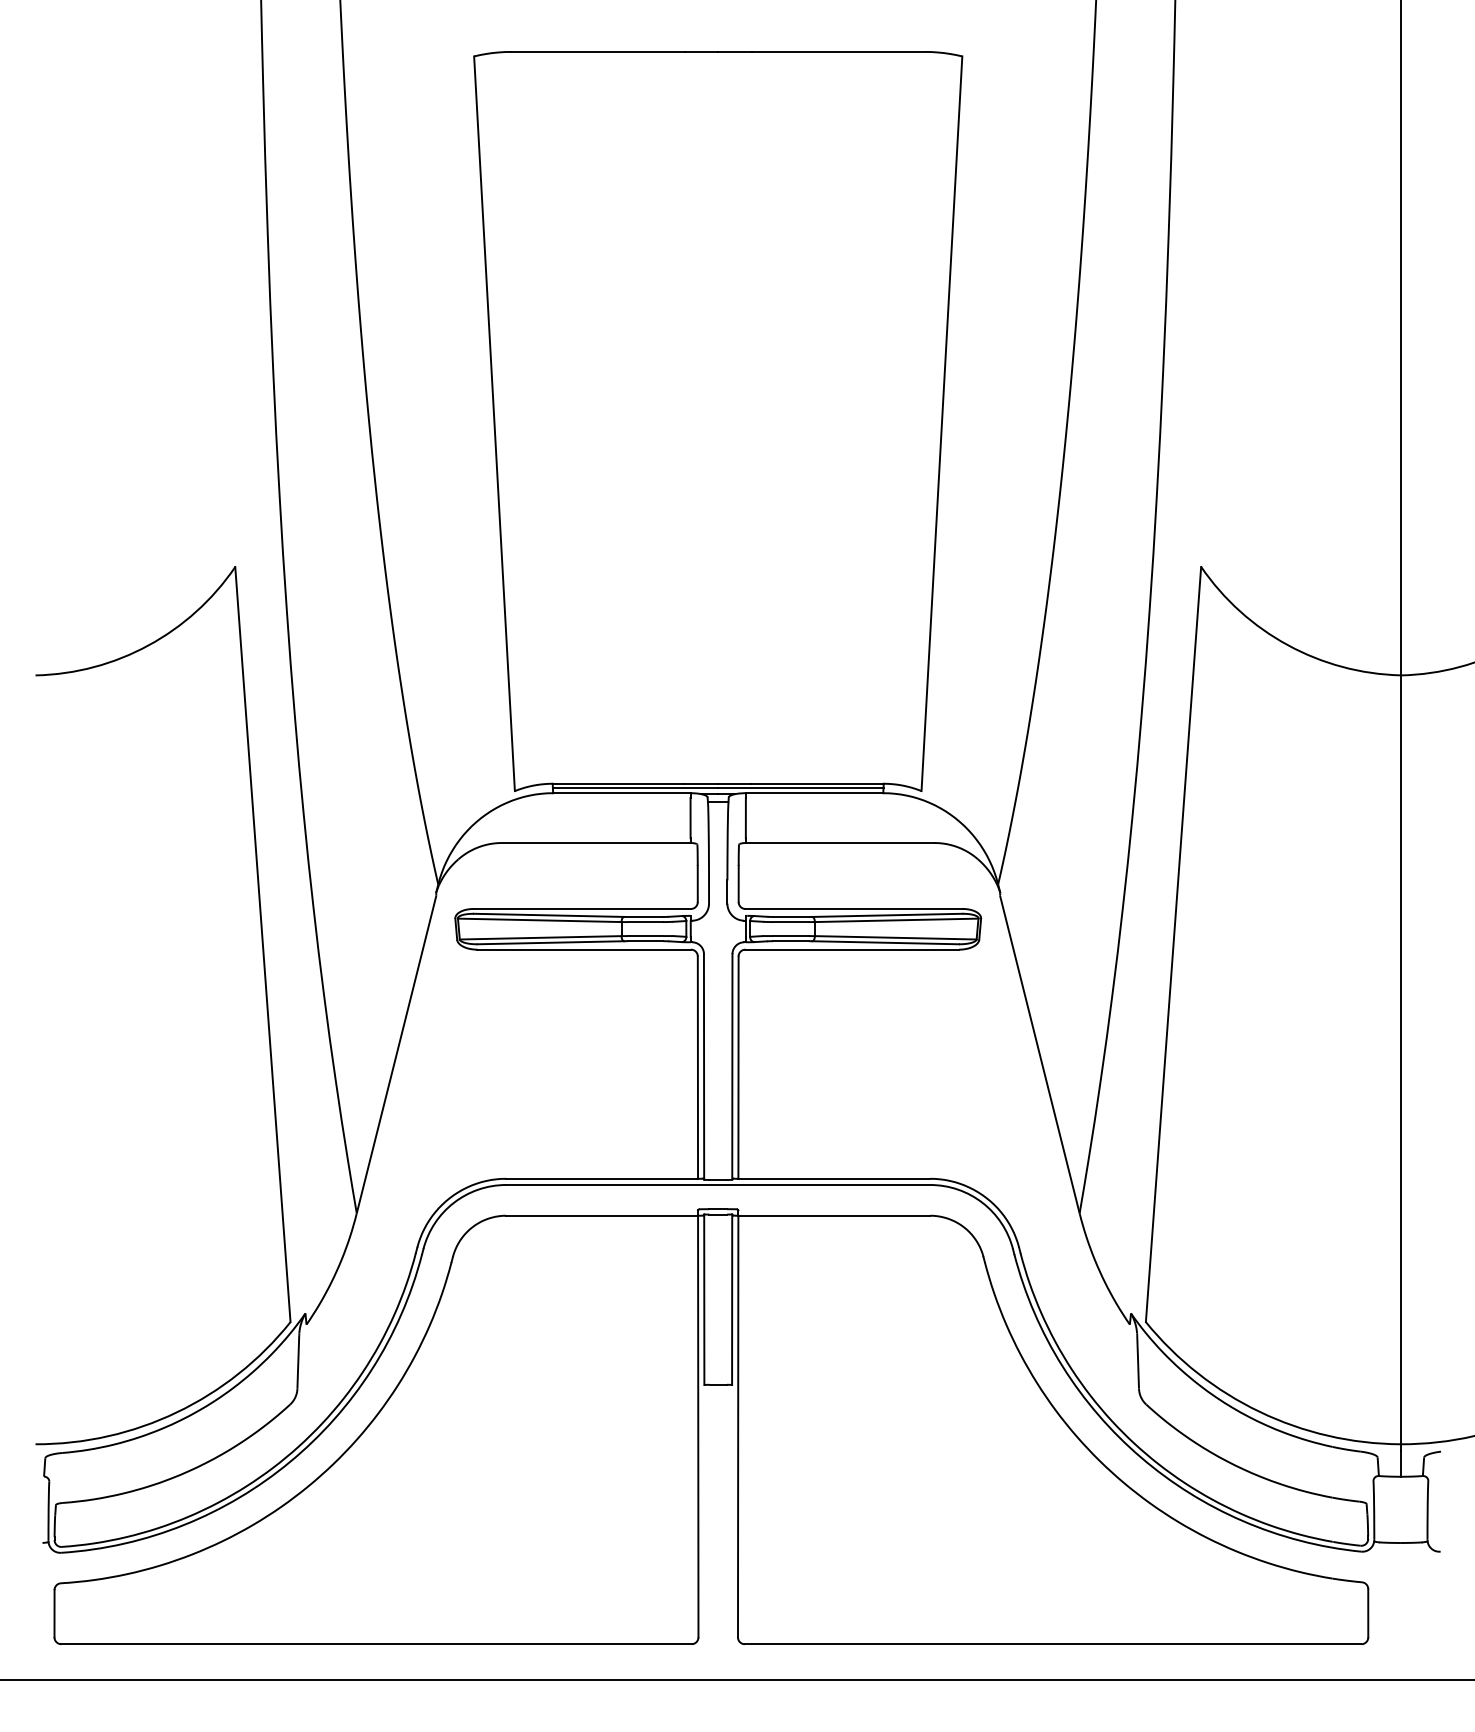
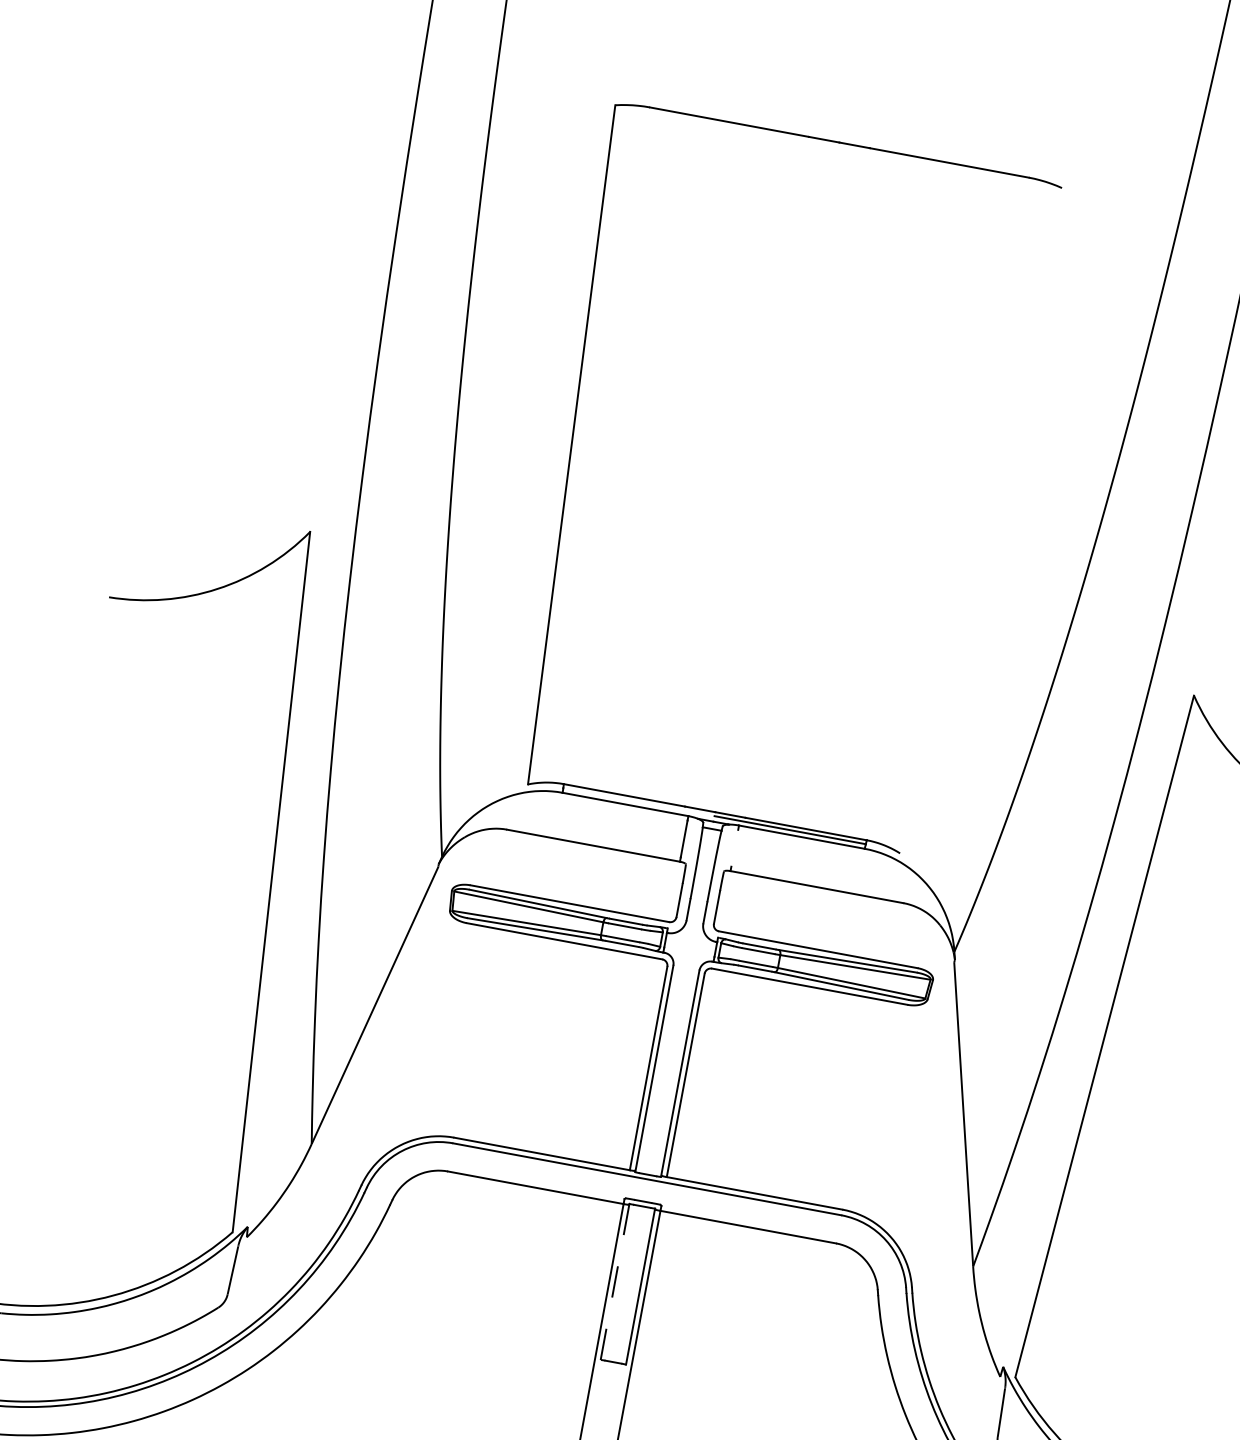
line: (941, 423) -> (980, 520), removed
line: (635, 788) -> (638, 802), removed
line: (745, 817) -> (734, 847), removed
line: (704, 1299) -> (615, 1281), solid -> dashed

